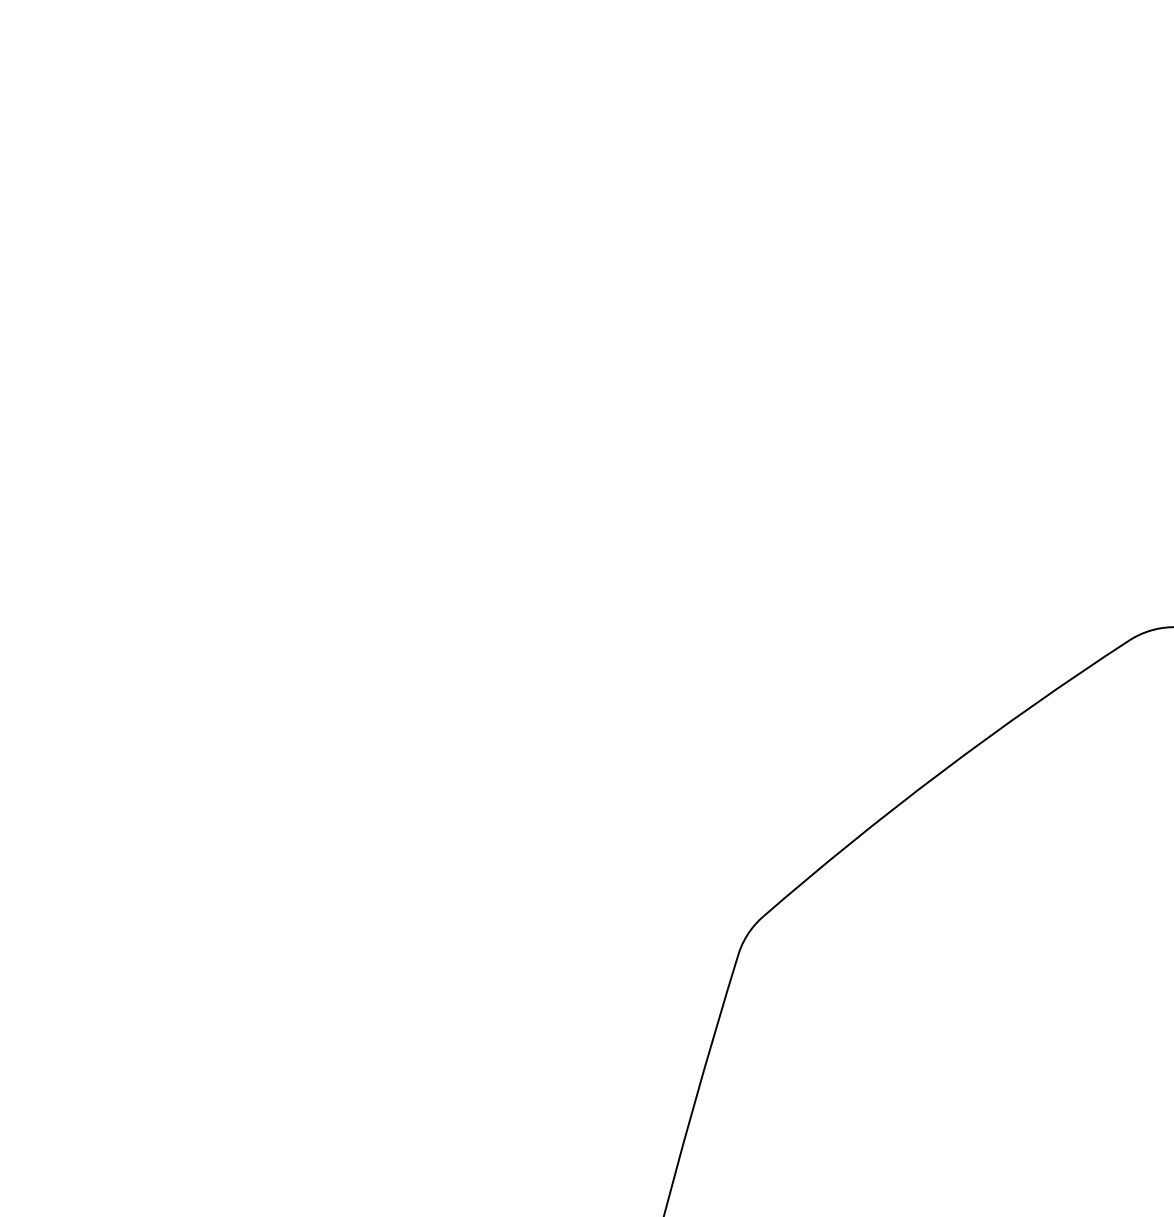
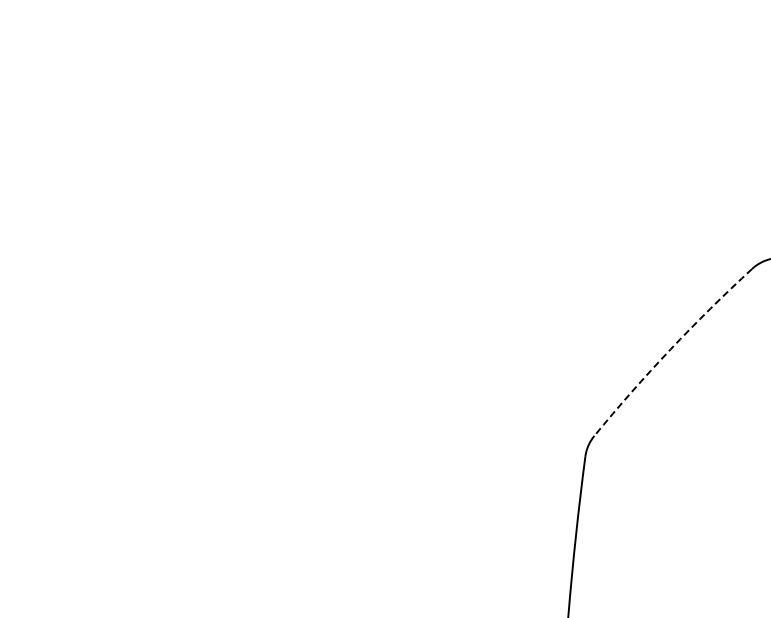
arc: (941, 772) -> (670, 349), solid -> dashed

